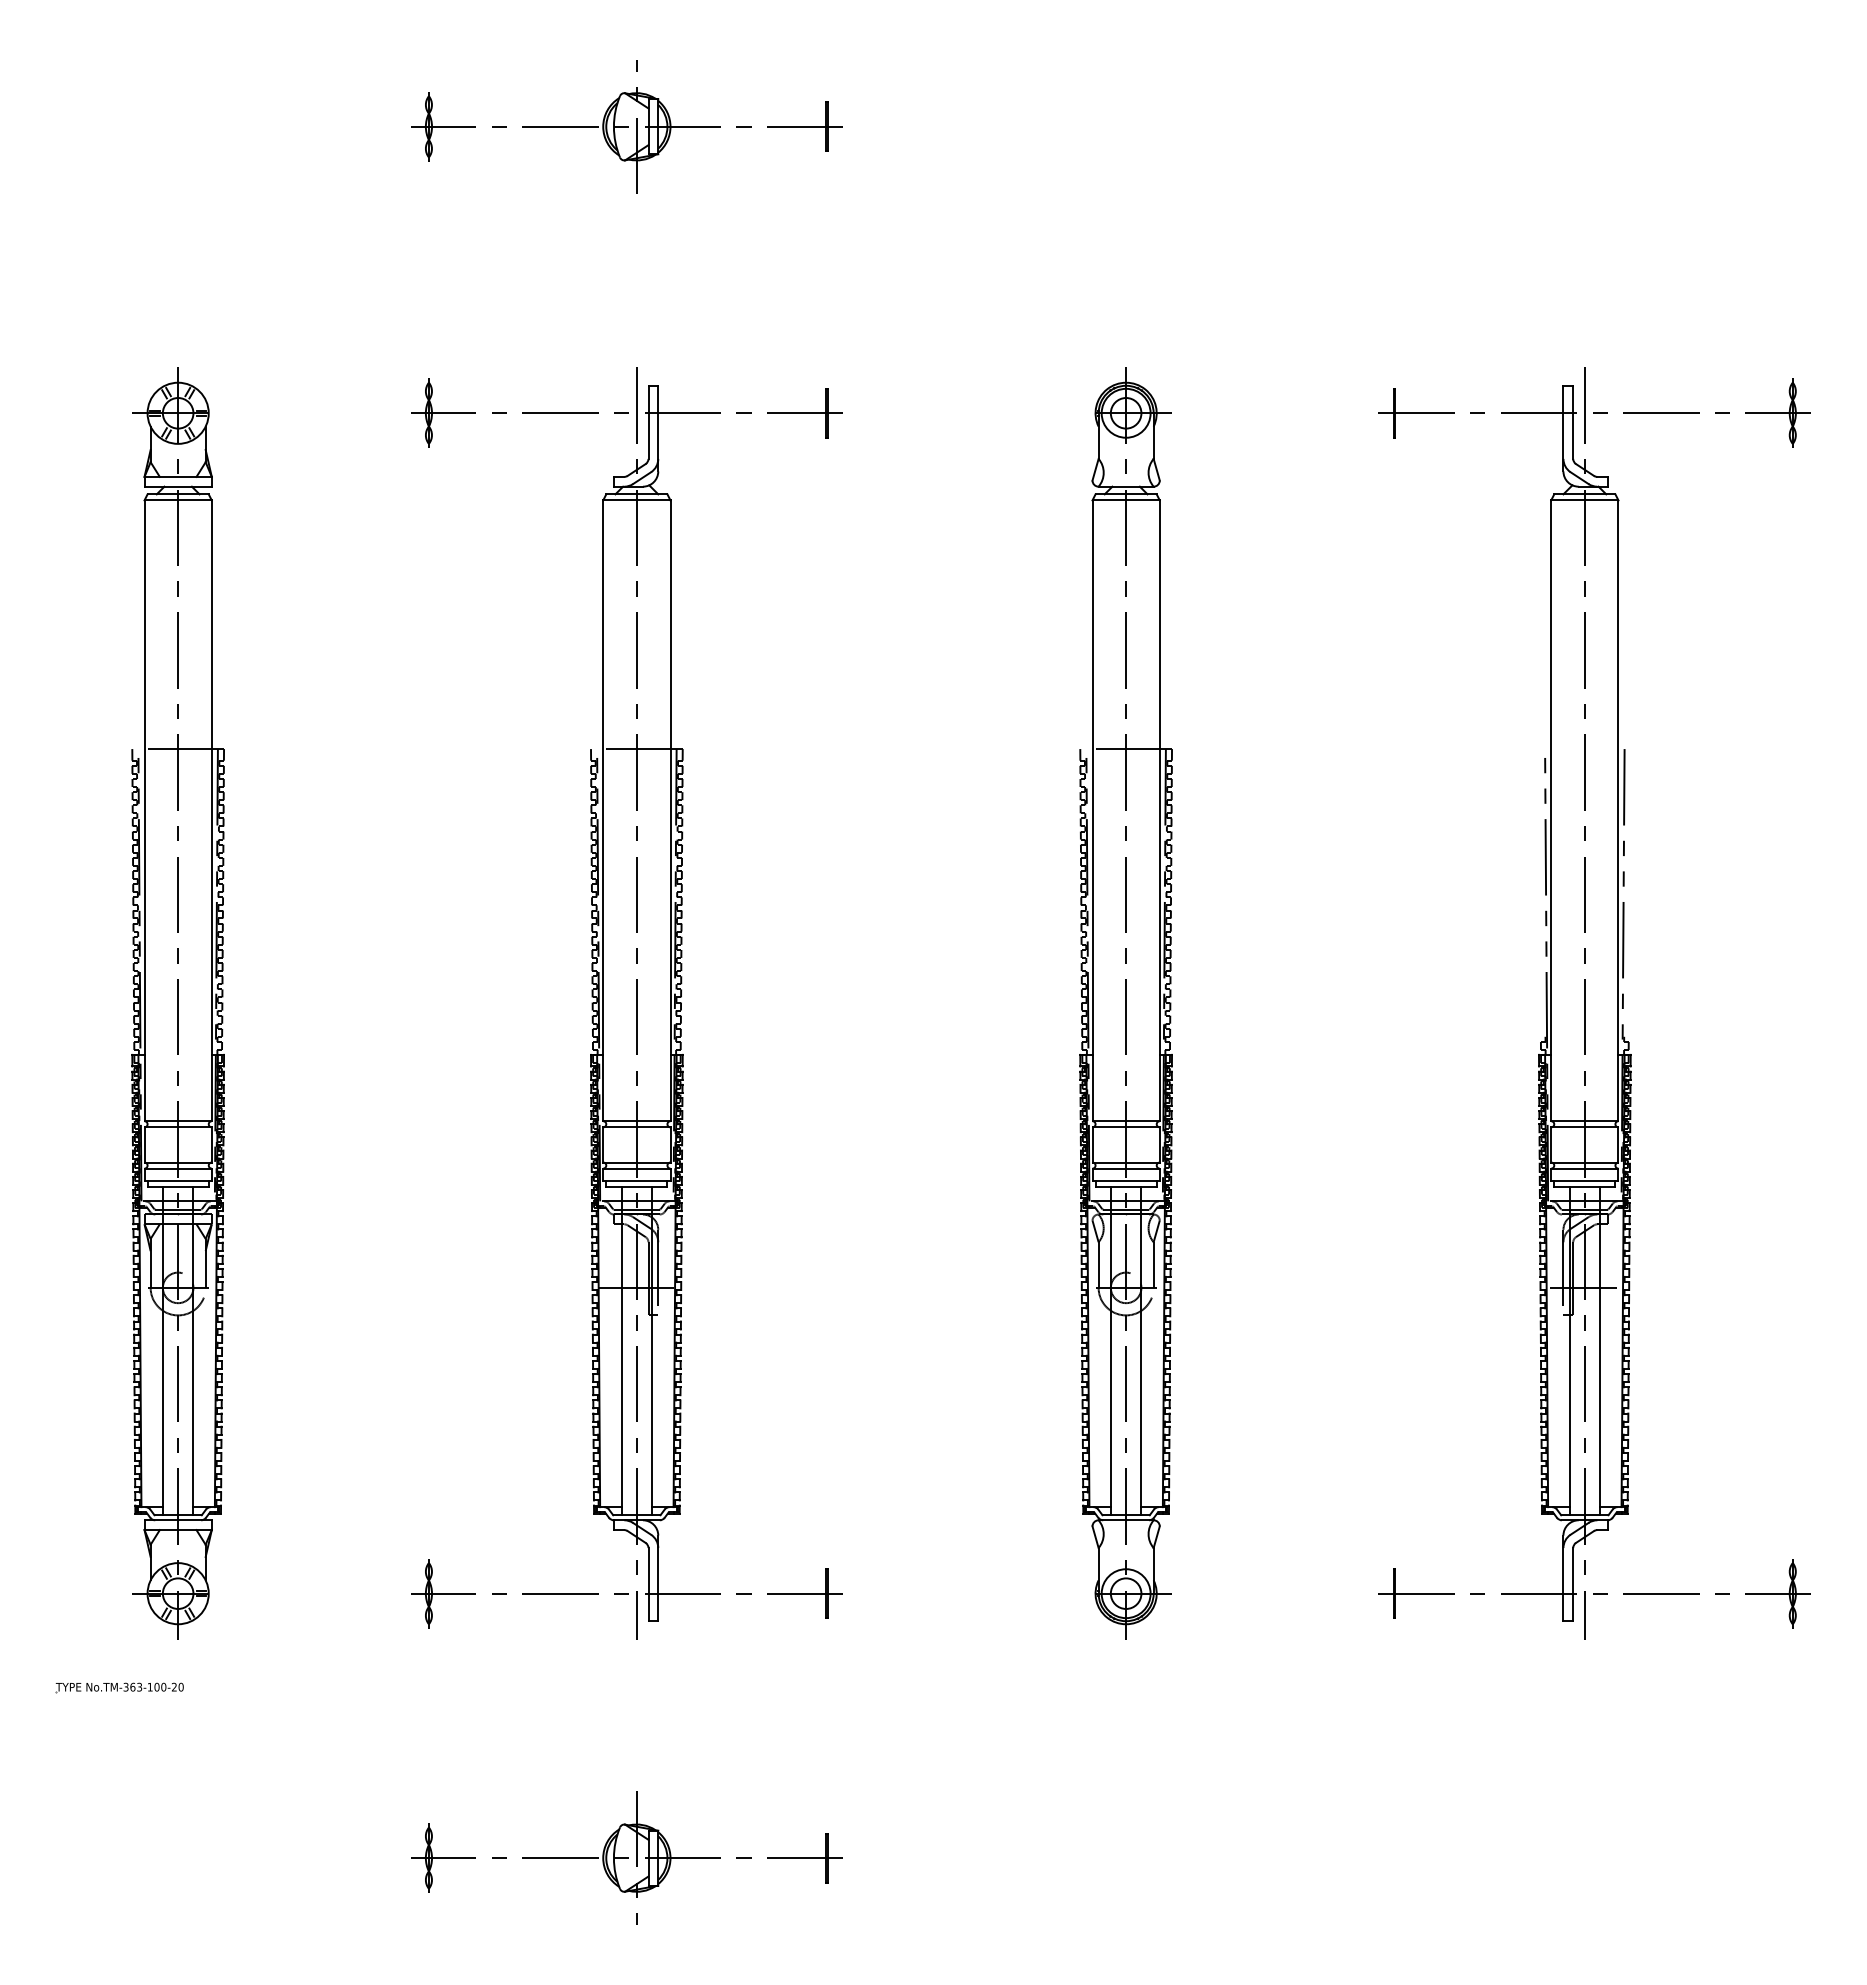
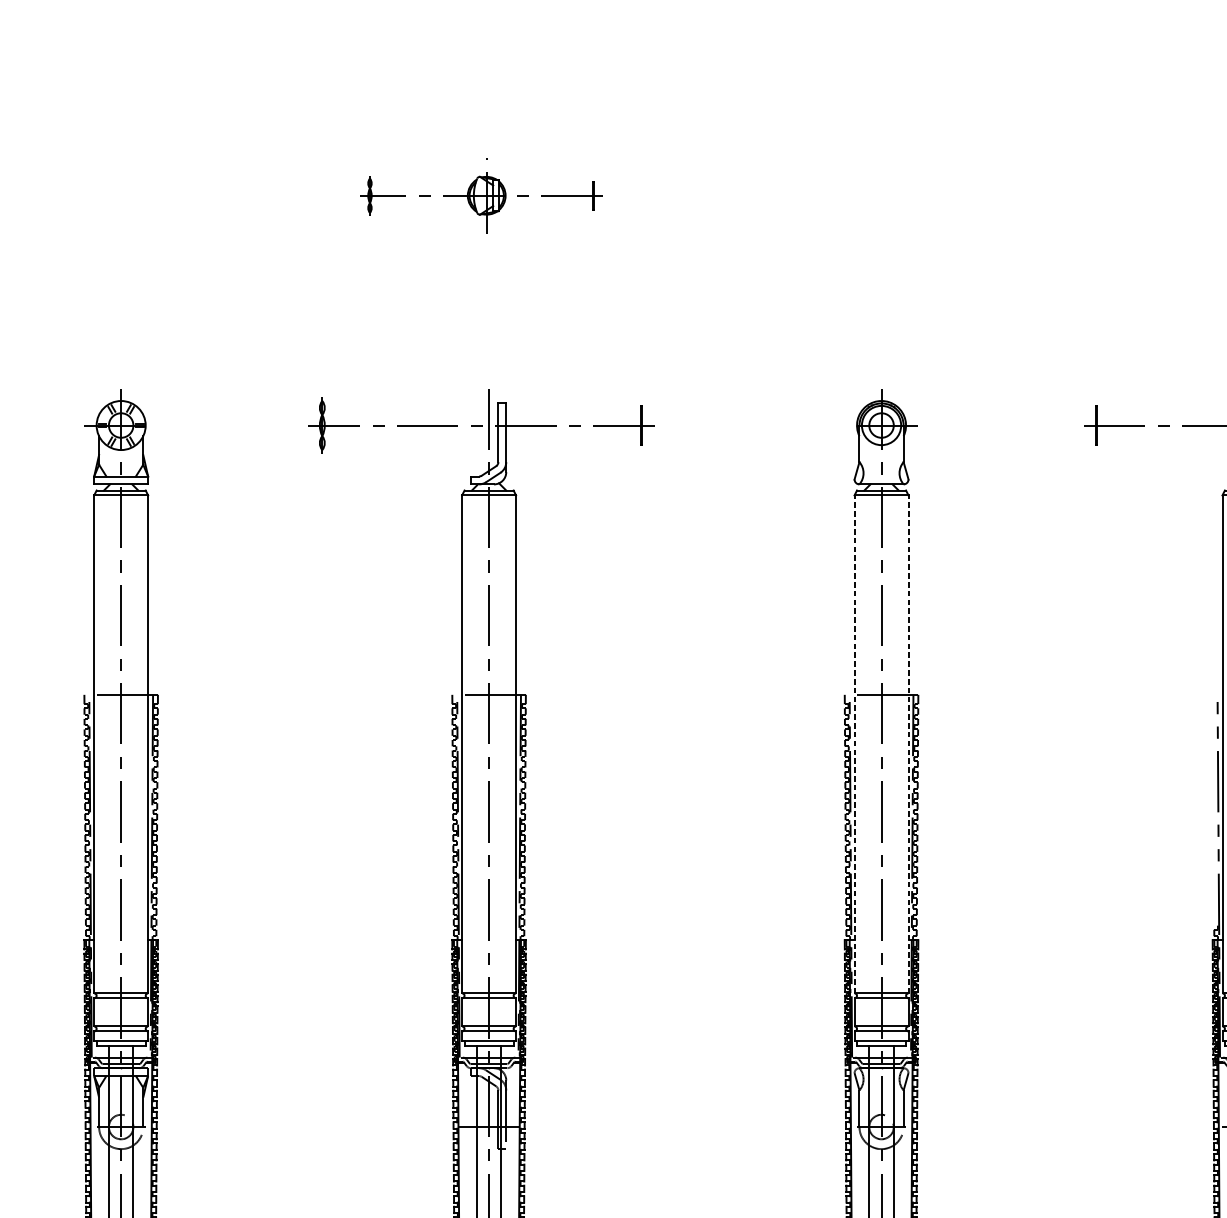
part: (626, 126) -> (480, 195), size x0.7
line: (1092, 810) -> (854, 744), solid -> dashed
line: (1159, 810) -> (908, 744), solid -> dashed

